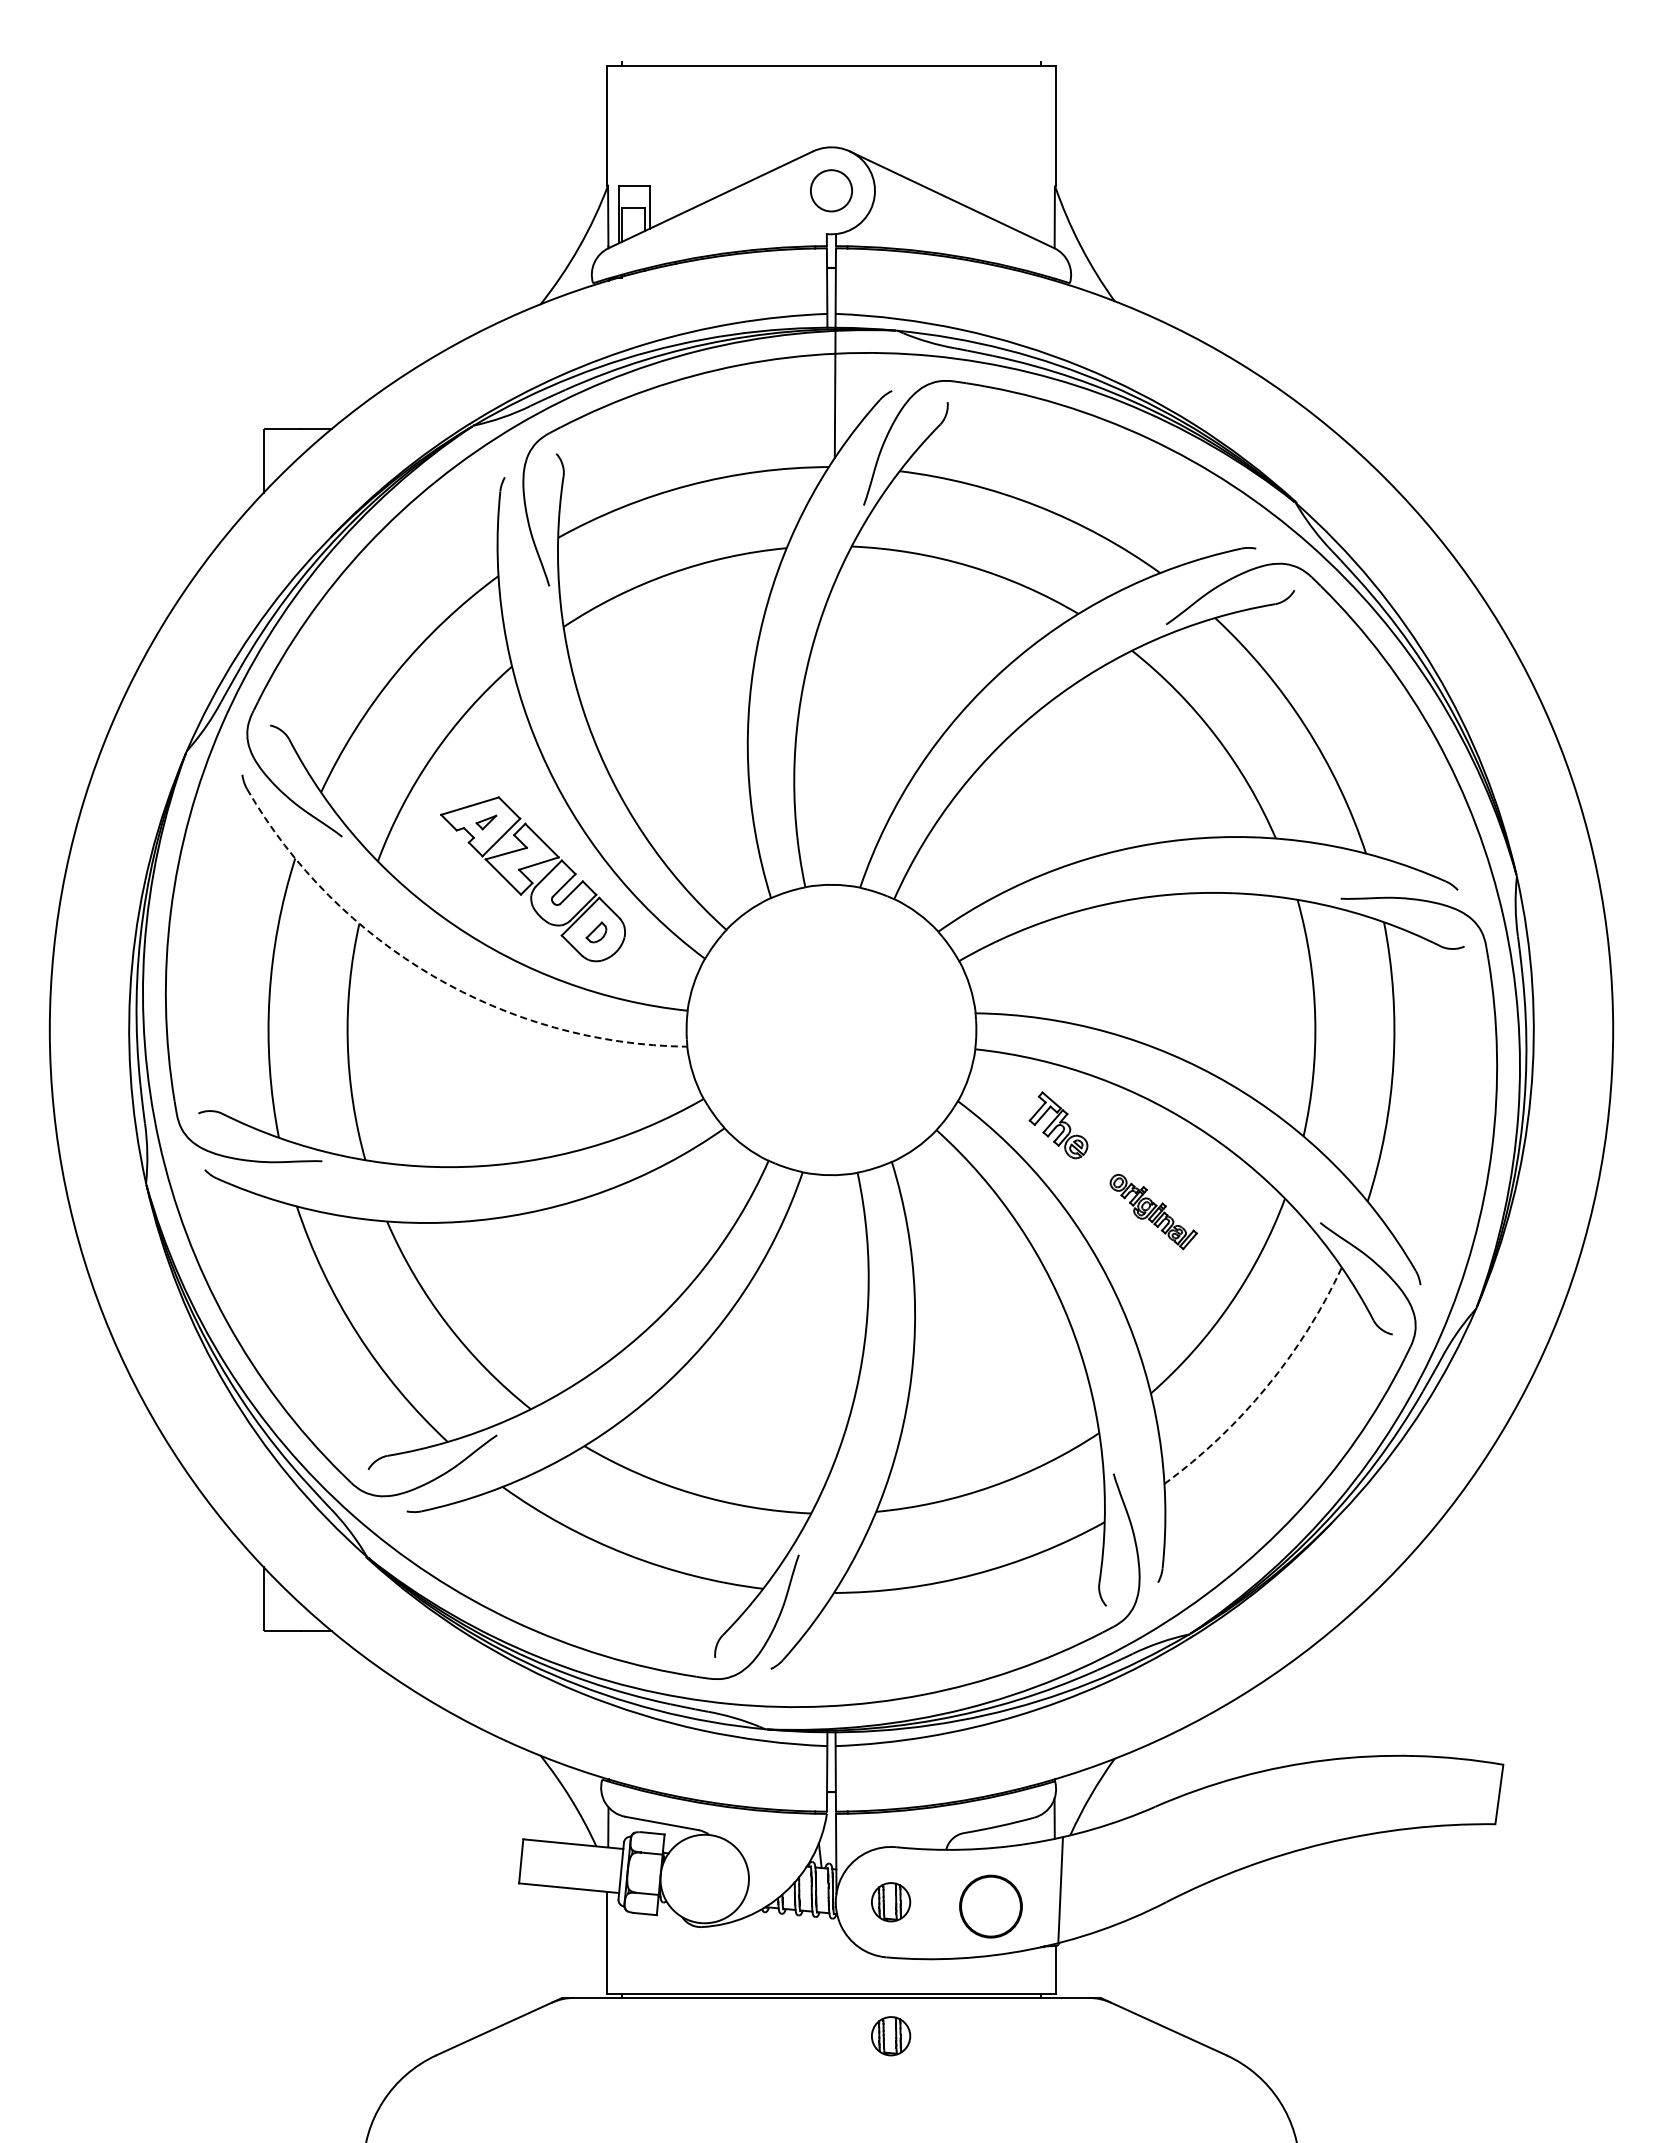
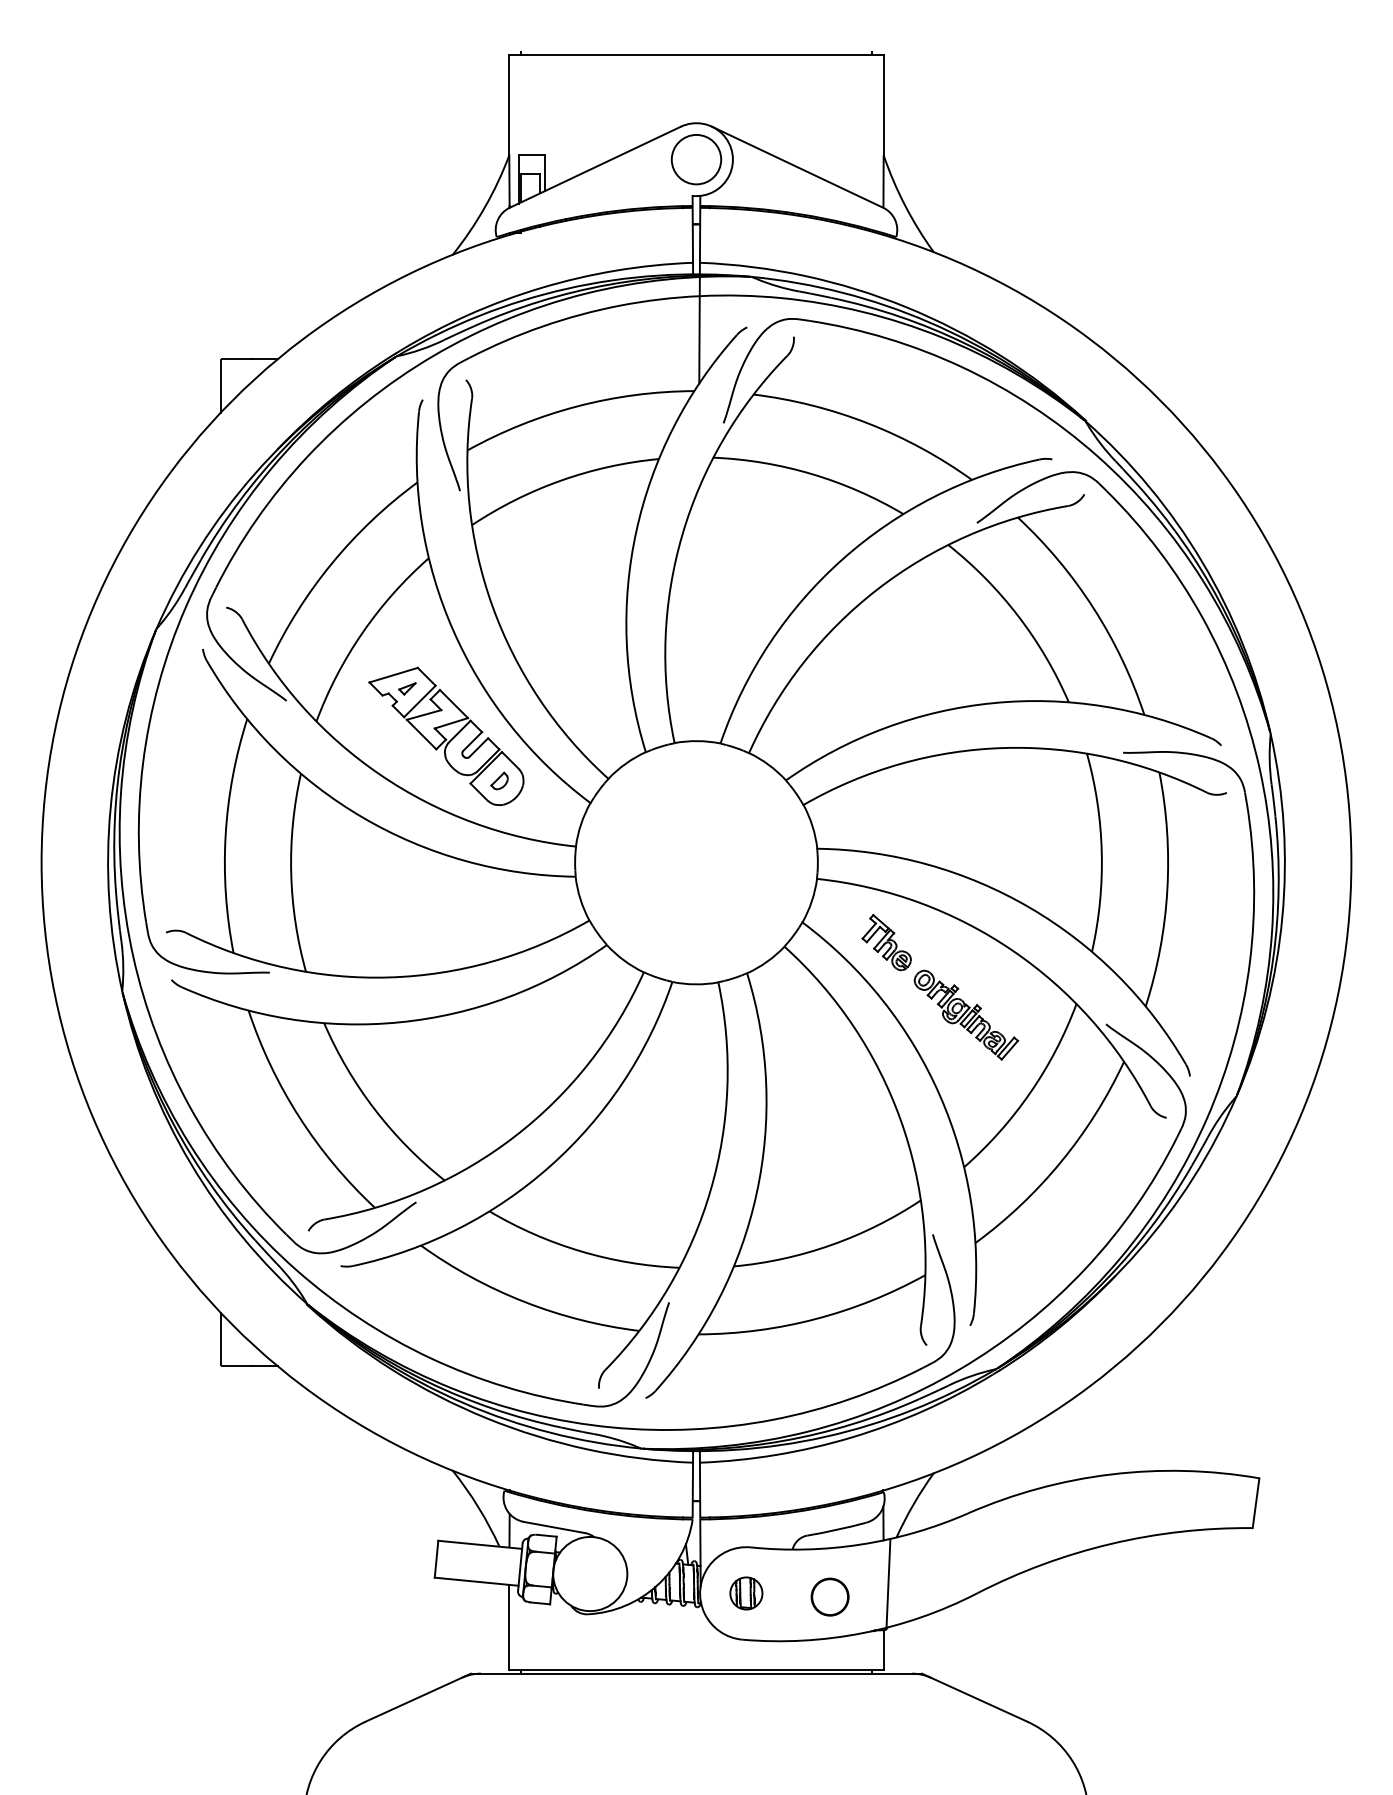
circle: (831, 190) -> (696, 159), size x1.43
arc: (433, 976) -> (363, 817), dashed -> solid
part: (1153, 1211) -> (966, 1014), size x1.43
arc: (1266, 1386) -> (1060, 1161), dashed -> solid
circle: (990, 1906) -> (829, 1597), size x0.71
part: (891, 2036) -> (746, 1705), removed

